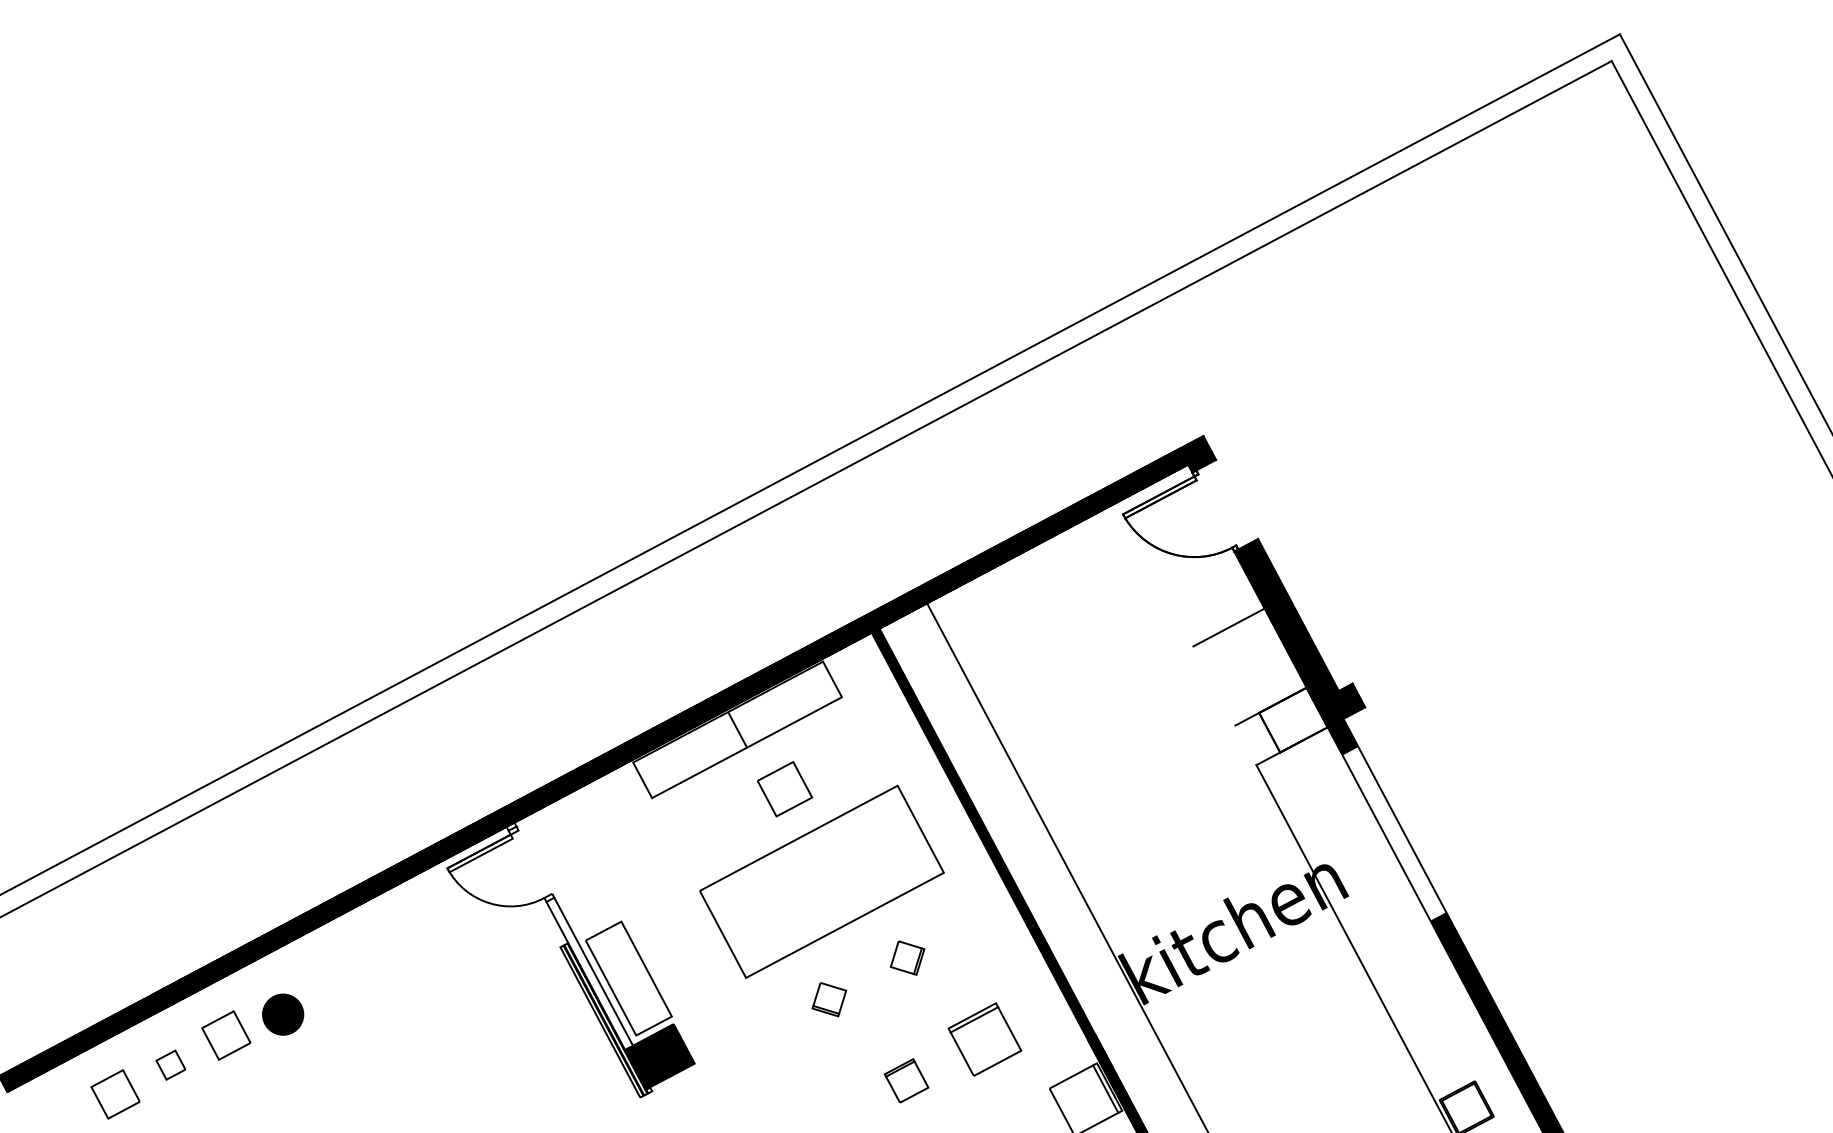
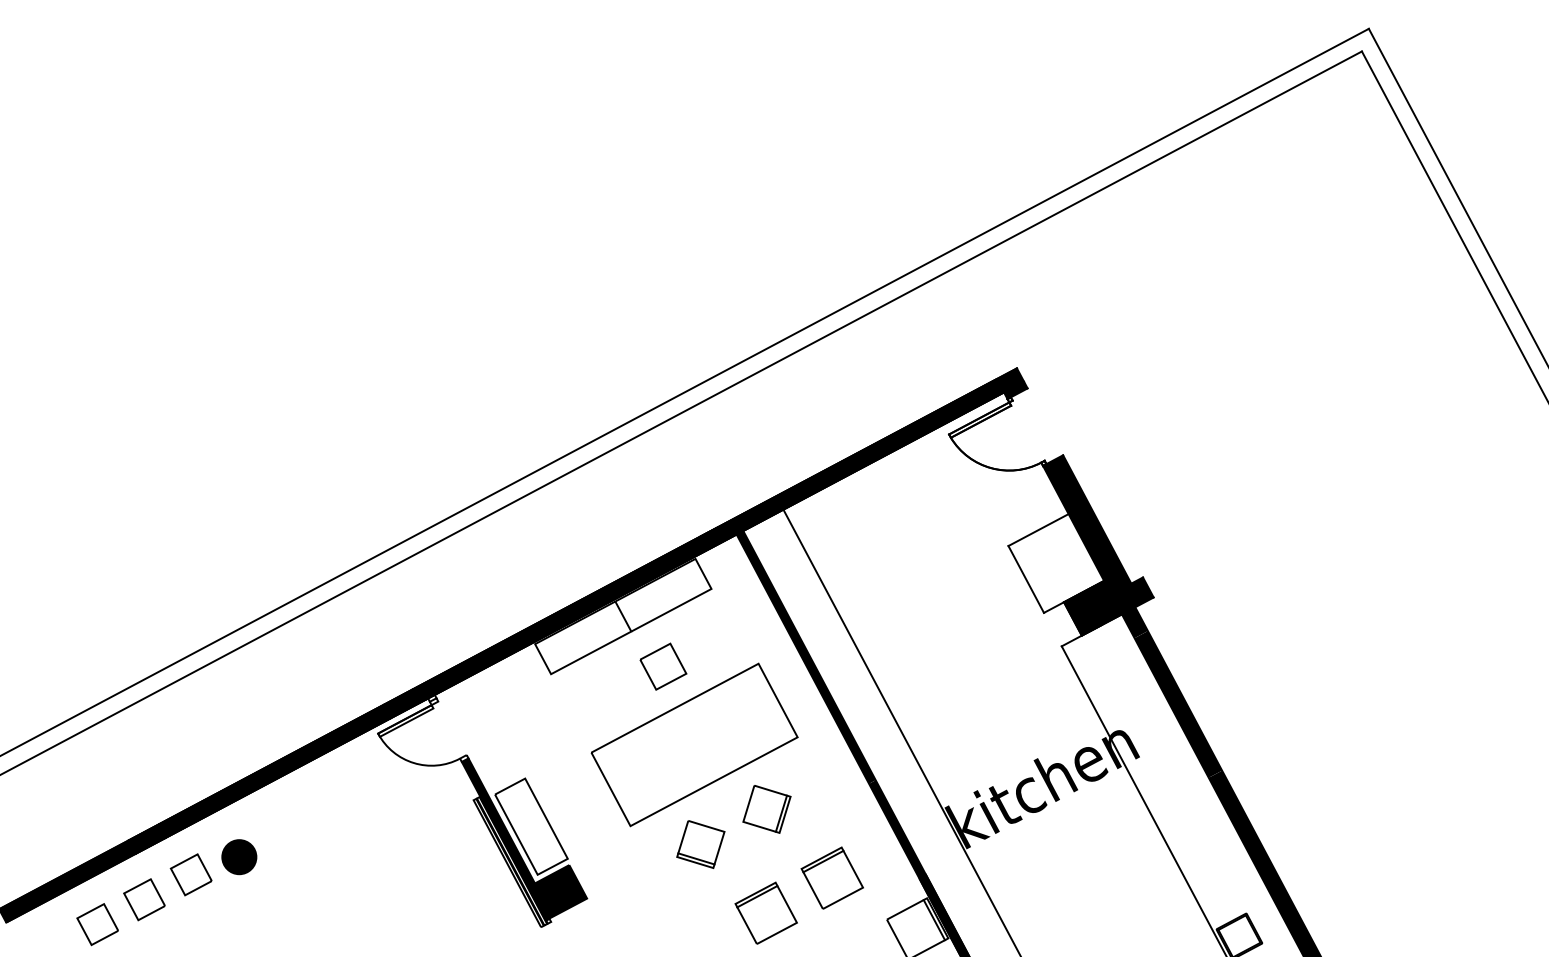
line: (1213, 686) -> (1025, 579), added
fill: (1292, 719) -> (1092, 607), added
fill: (1394, 833) -> (1178, 704), added
part: (907, 958) -> (766, 809), size x1.67
fill: (596, 993) -> (504, 839), added
part: (828, 999) -> (700, 844), size x1.67
part: (170, 1064) -> (144, 899), size x1.67
part: (905, 1080) -> (765, 912), size x1.67

